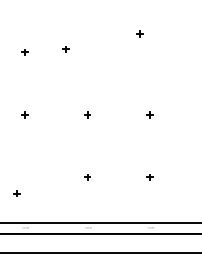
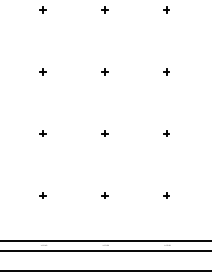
part: (139, 33) -> (166, 71), moved
part: (65, 48) -> (104, 71), moved
part: (16, 193) -> (42, 195), moved

